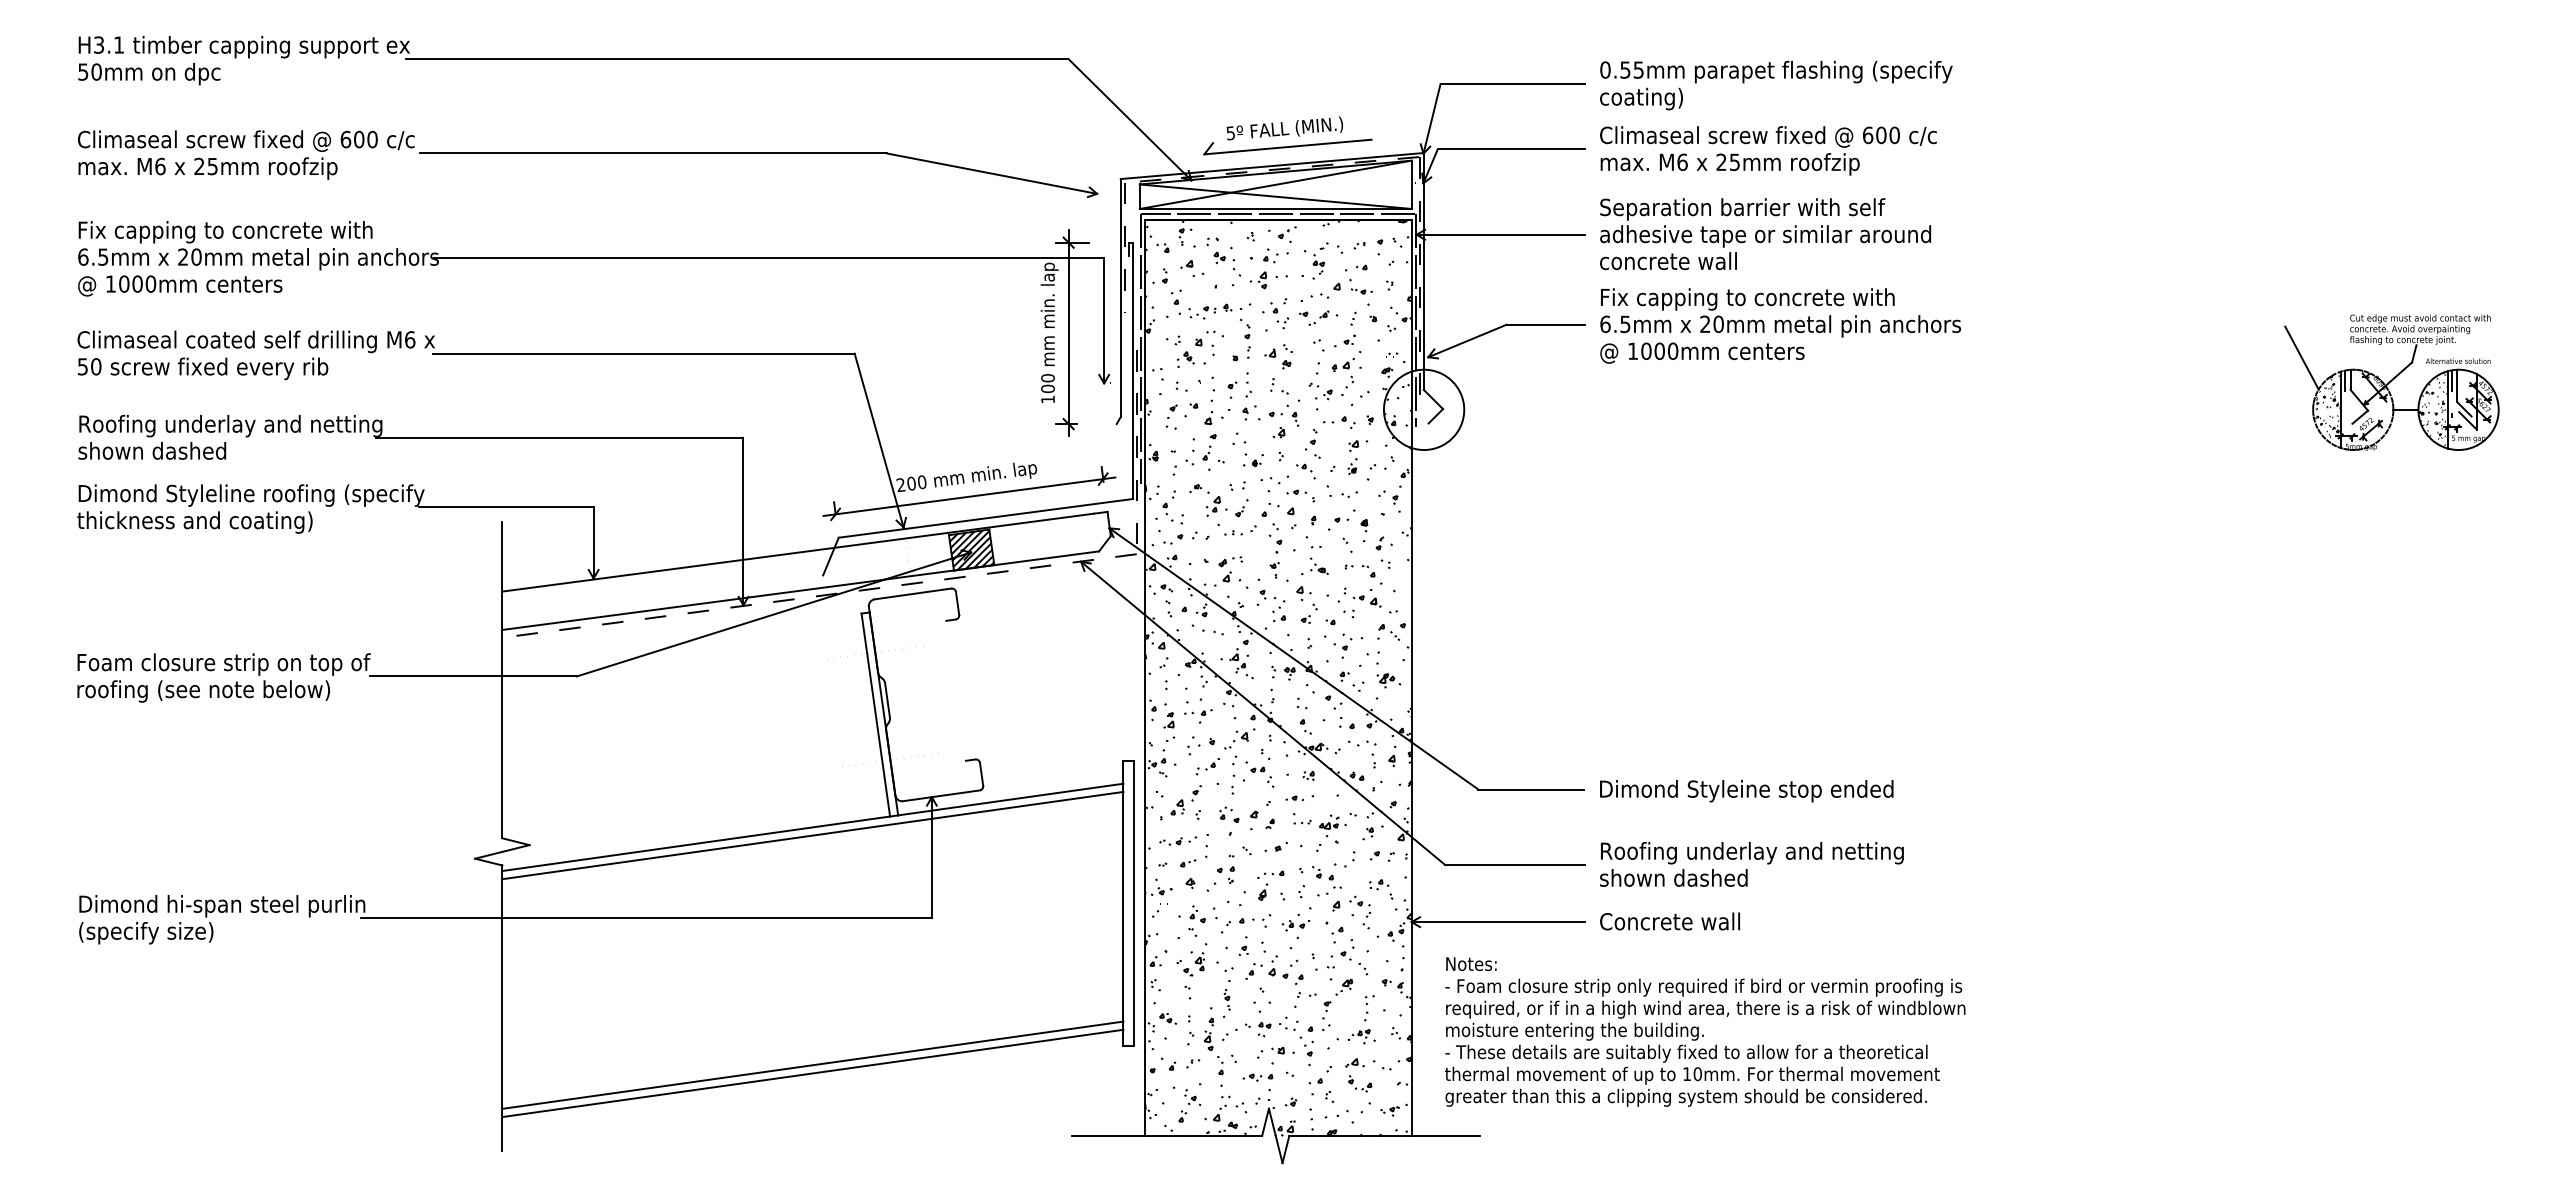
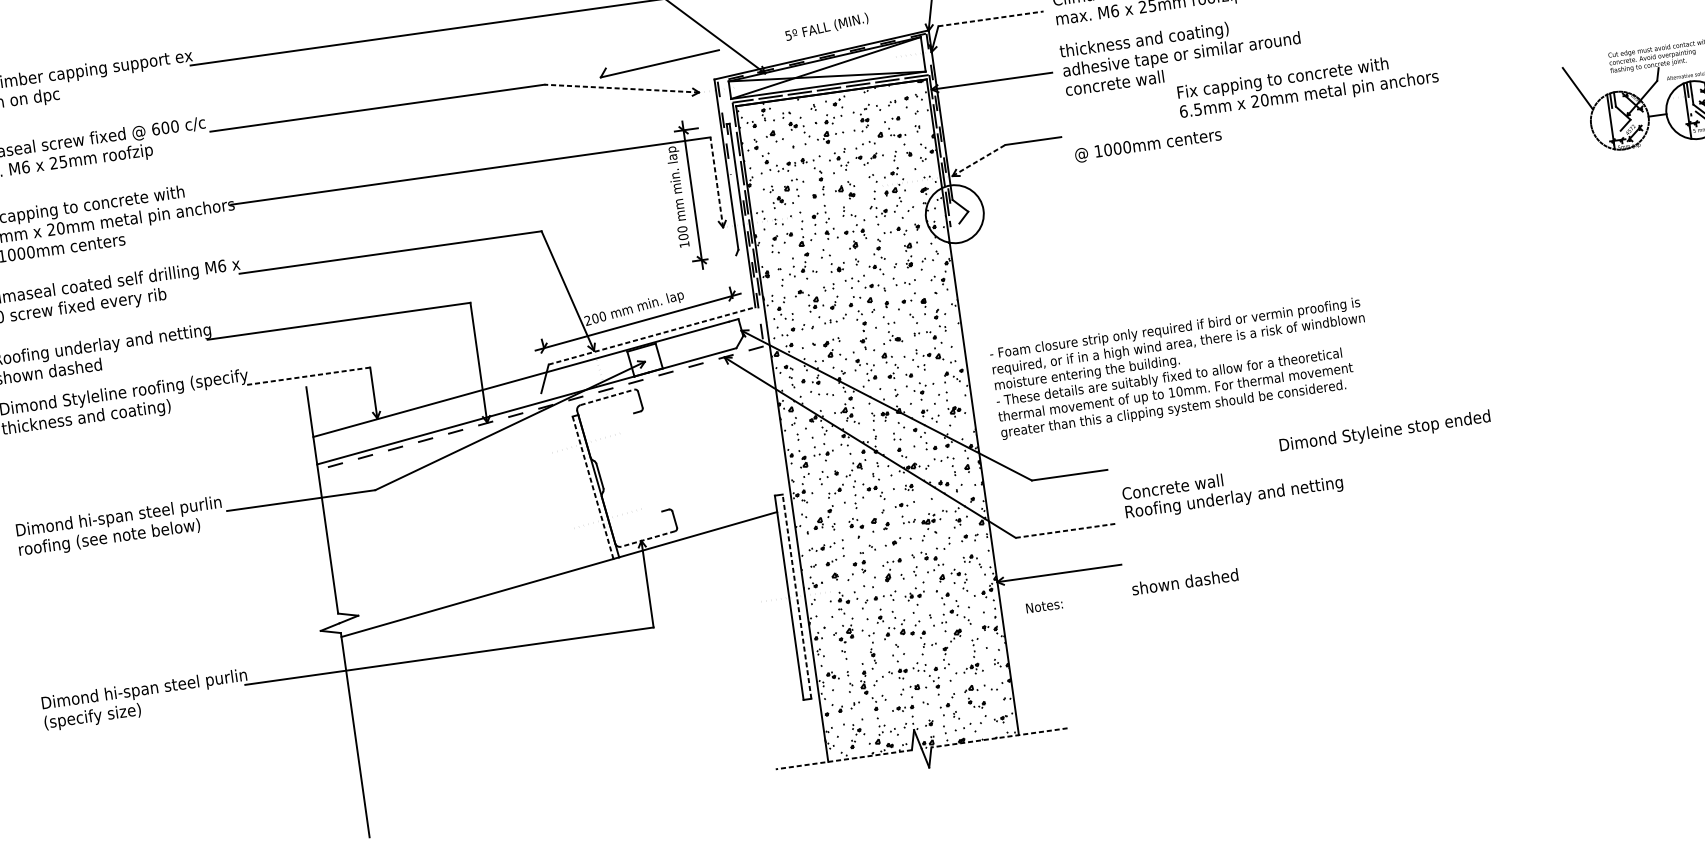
part: (1287, 146) -> (659, 63), moved
line: (1511, 149) -> (991, 19), solid -> dashed
line: (991, 173) -> (621, 88), solid -> dashed
text: (1742, 209) -> (1162, 38), Separation barrier with self -> thickness and coating)
text: (1780, 312) -> (1307, 85), moved
line: (1104, 320) -> (717, 182), solid -> dashed
line: (1467, 340) -> (978, 160), solid -> dashed
hatch: (2433, 408) -> (1677, 111), removed
hatch: (2327, 410) -> (1601, 123), removed
line: (505, 507) -> (307, 376), solid -> dashed
line: (986, 518) -> (652, 335), solid -> dashed
hatch: (970, 550) -> (644, 360), removed
line: (913, 593) -> (607, 397), solid -> dashed
text: (224, 664) -> (121, 517), Foam closure strip on top of -> Dimond hi-span steel purlin
line: (875, 715) -> (592, 488), solid -> dashed
text: (1746, 791) -> (1385, 432), moved
line: (941, 795) -> (648, 538), solid -> dashed
line: (812, 835) -> (559, 580), removed
line: (1515, 865) -> (1066, 531), solid -> dashed
text: (1673, 877) -> (1184, 581), moved
line: (1134, 903) -> (797, 596), solid -> dashed
text: (1669, 921) -> (1172, 487), moved
text: (1705, 1042) -> (1181, 368), moved
line: (812, 1064) -> (582, 744), removed
line: (812, 1073) -> (583, 750), removed
line: (1166, 1135) -> (843, 759), solid -> dashed
line: (1383, 1135) -> (998, 737), solid -> dashed

